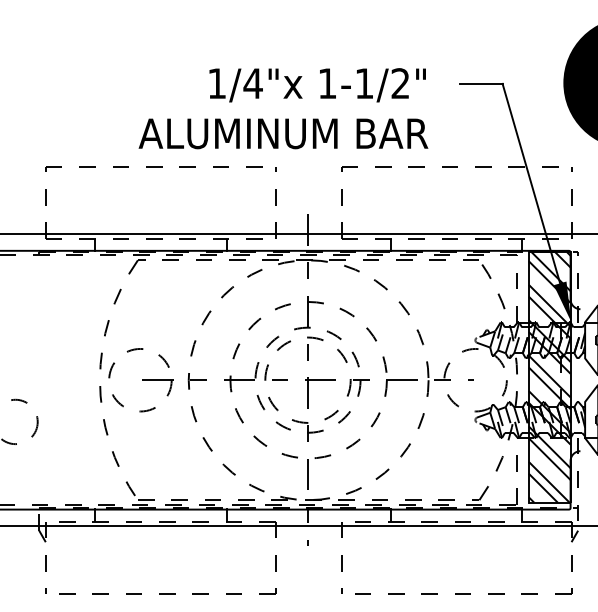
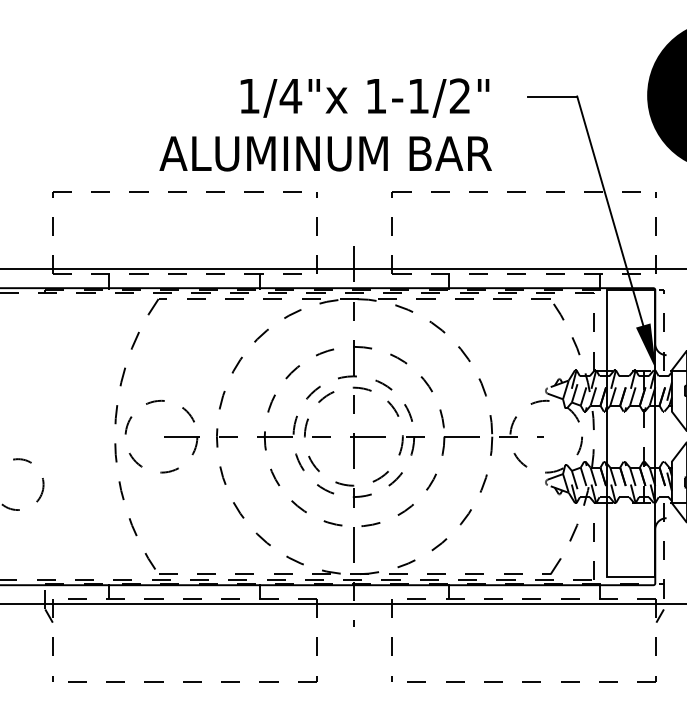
hatch: (549, 377) -> (631, 433), removed

